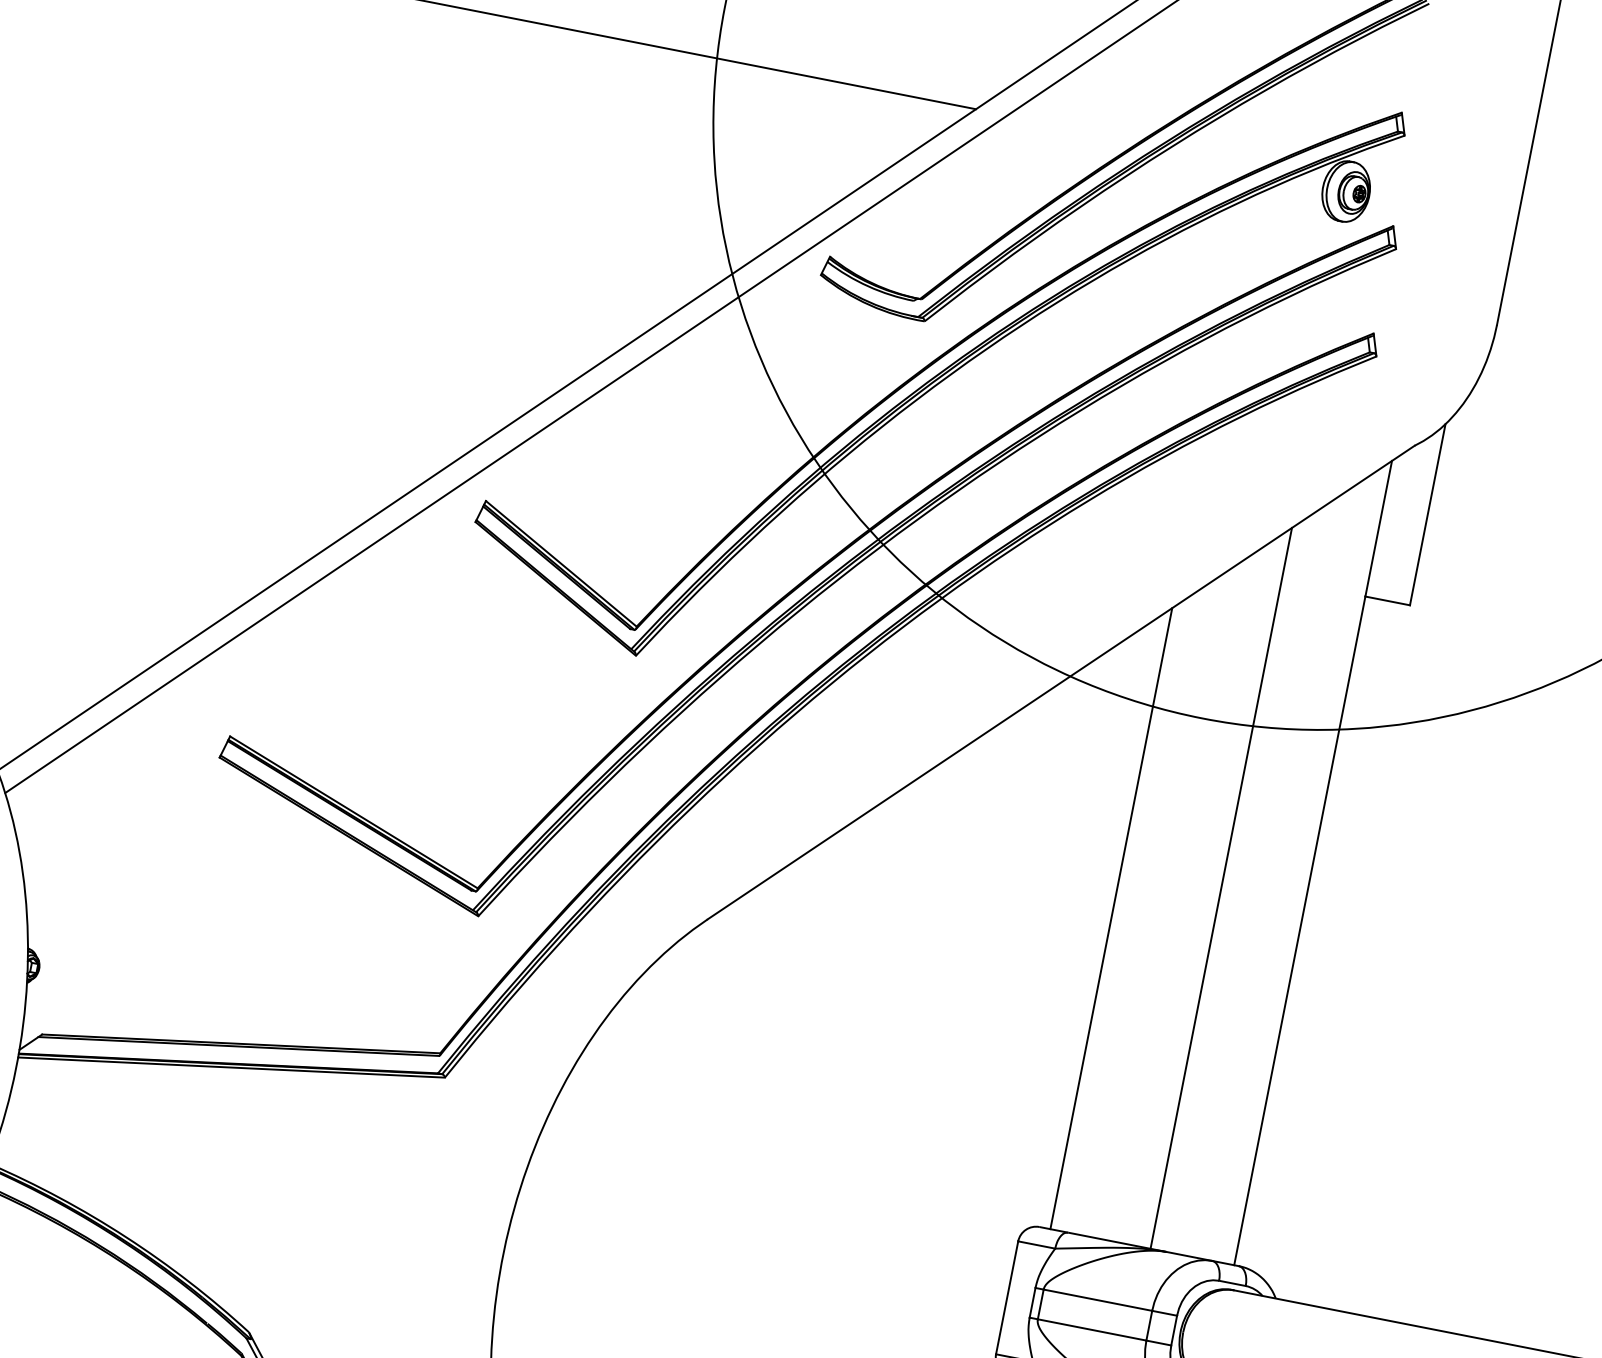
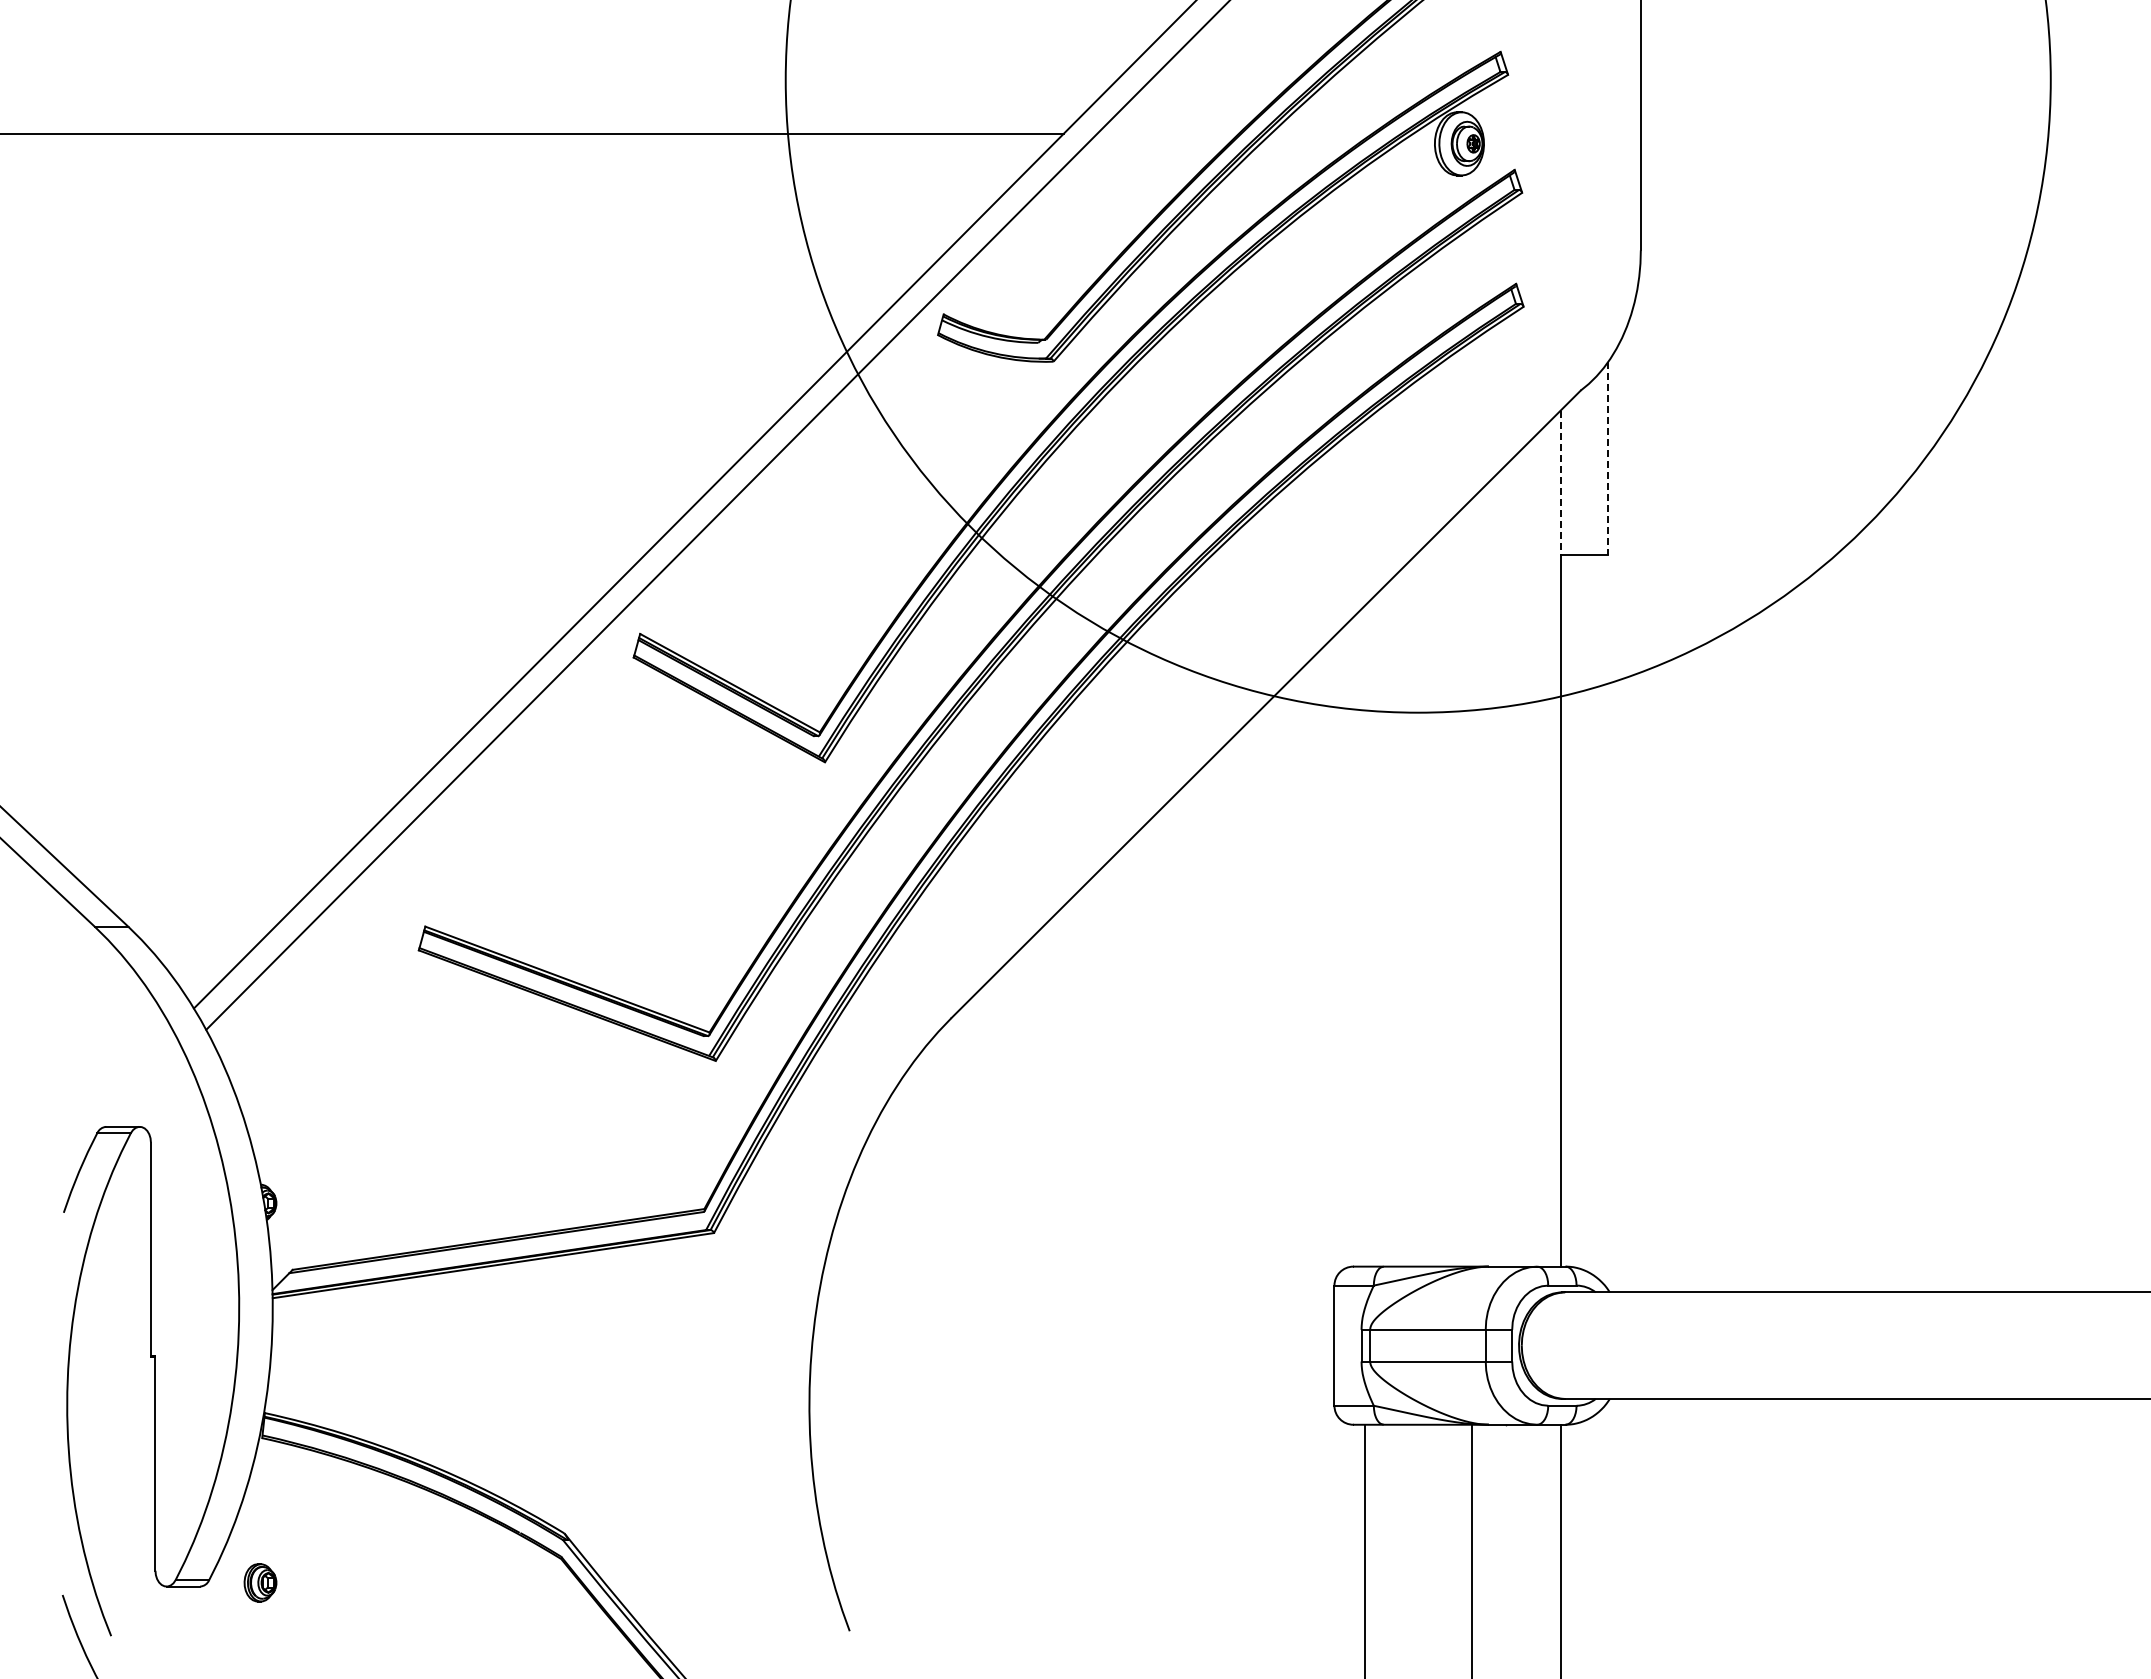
line: (1428, 515) -> (1608, 459), solid -> dashed
line: (1378, 529) -> (1560, 483), solid -> dashed
line: (1221, 887) -> (1471, 882), removed
line: (1111, 917) -> (1364, 935), removed

